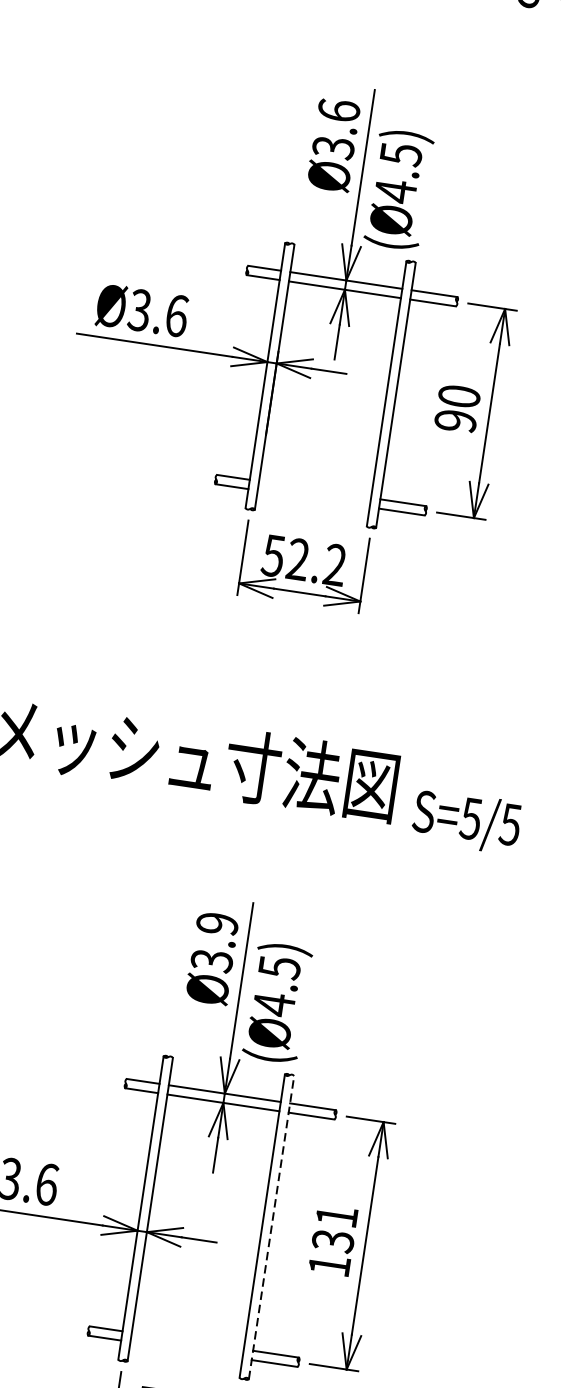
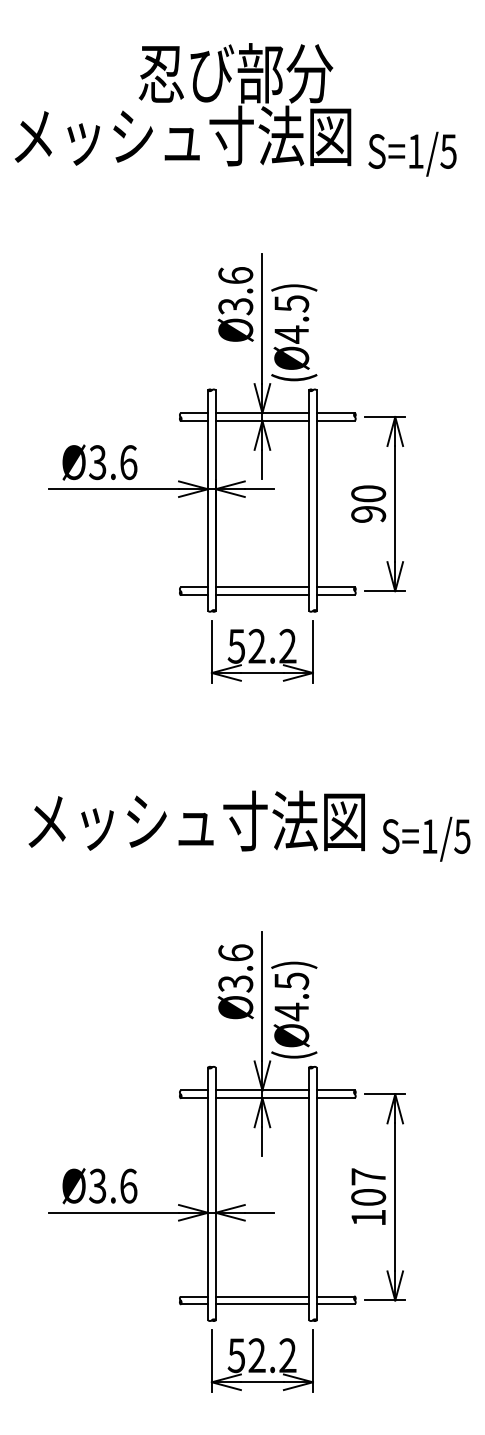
line: (315, 489) -> (262, 587), added
line: (313, 499) -> (262, 595), added
text: (470, 818) -> (429, 836), S=5/5 -> S=1/5
text: (217, 923) -> (235, 952), Ø3.9 -> Ø3.6
line: (271, 1227) -> (316, 1193), dashed -> solid
text: (334, 1229) -> (368, 1187), 131 -> 107
line: (187, 1340) -> (262, 1296), added
line: (186, 1350) -> (262, 1304), added

